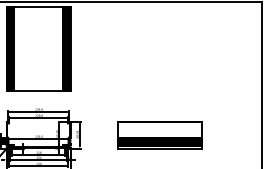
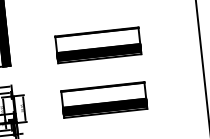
part: (159, 80) -> (97, 45), added

